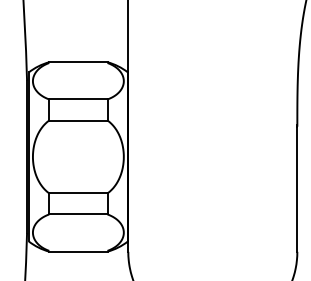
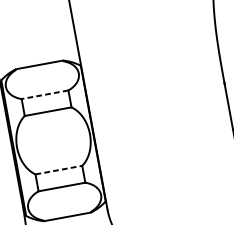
line: (77, 99) -> (44, 94), solid -> dashed
line: (78, 193) -> (58, 170), solid -> dashed

